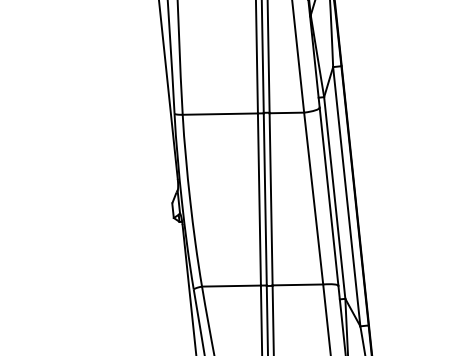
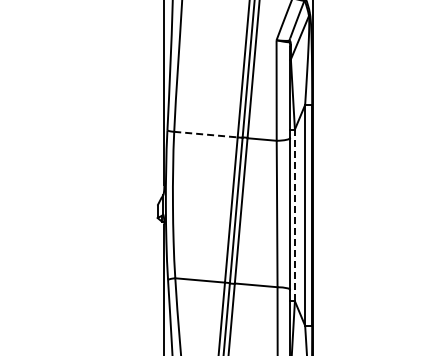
line: (219, 114) -> (205, 134), solid -> dashed
line: (334, 198) -> (294, 215), solid -> dashed

